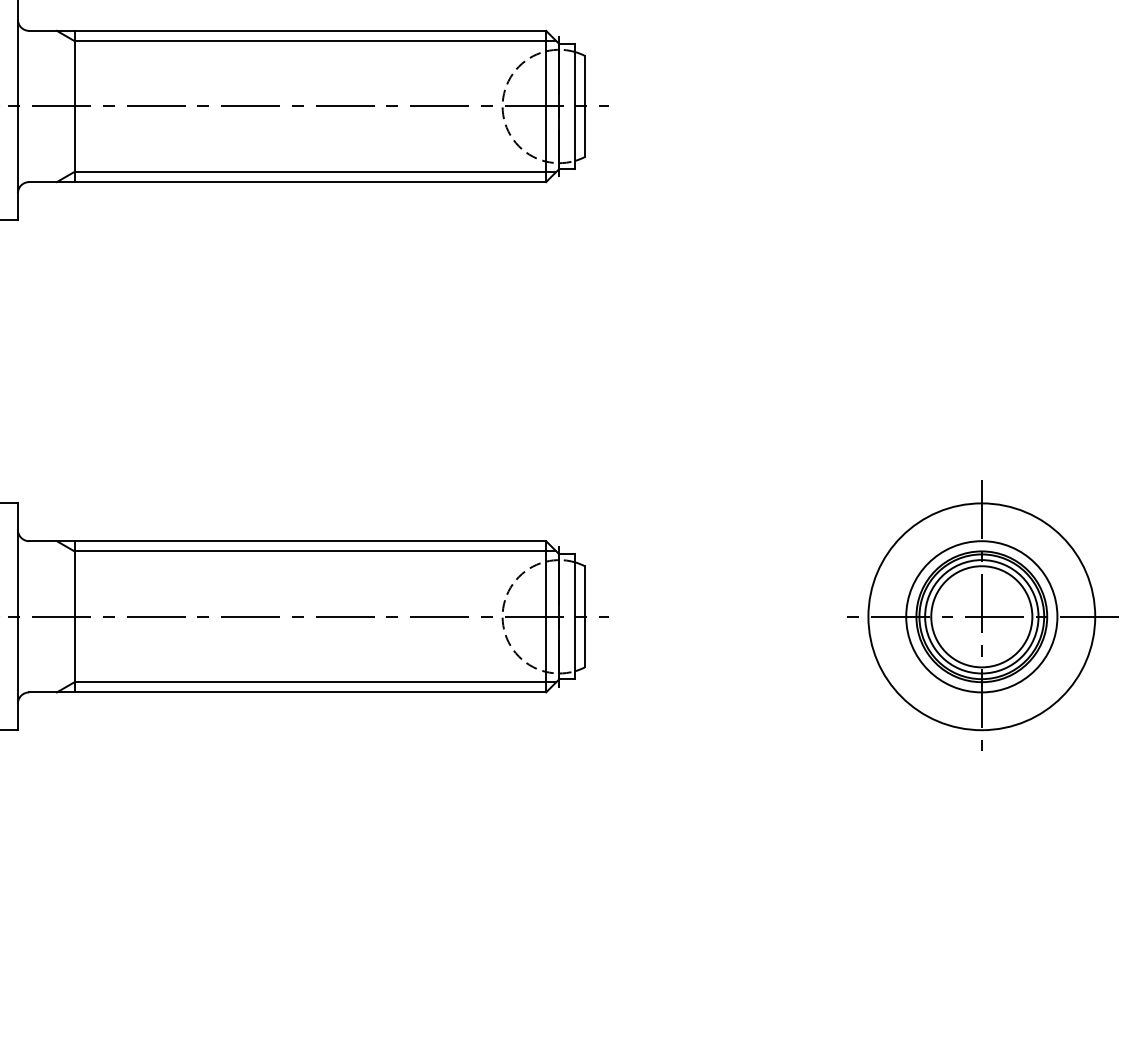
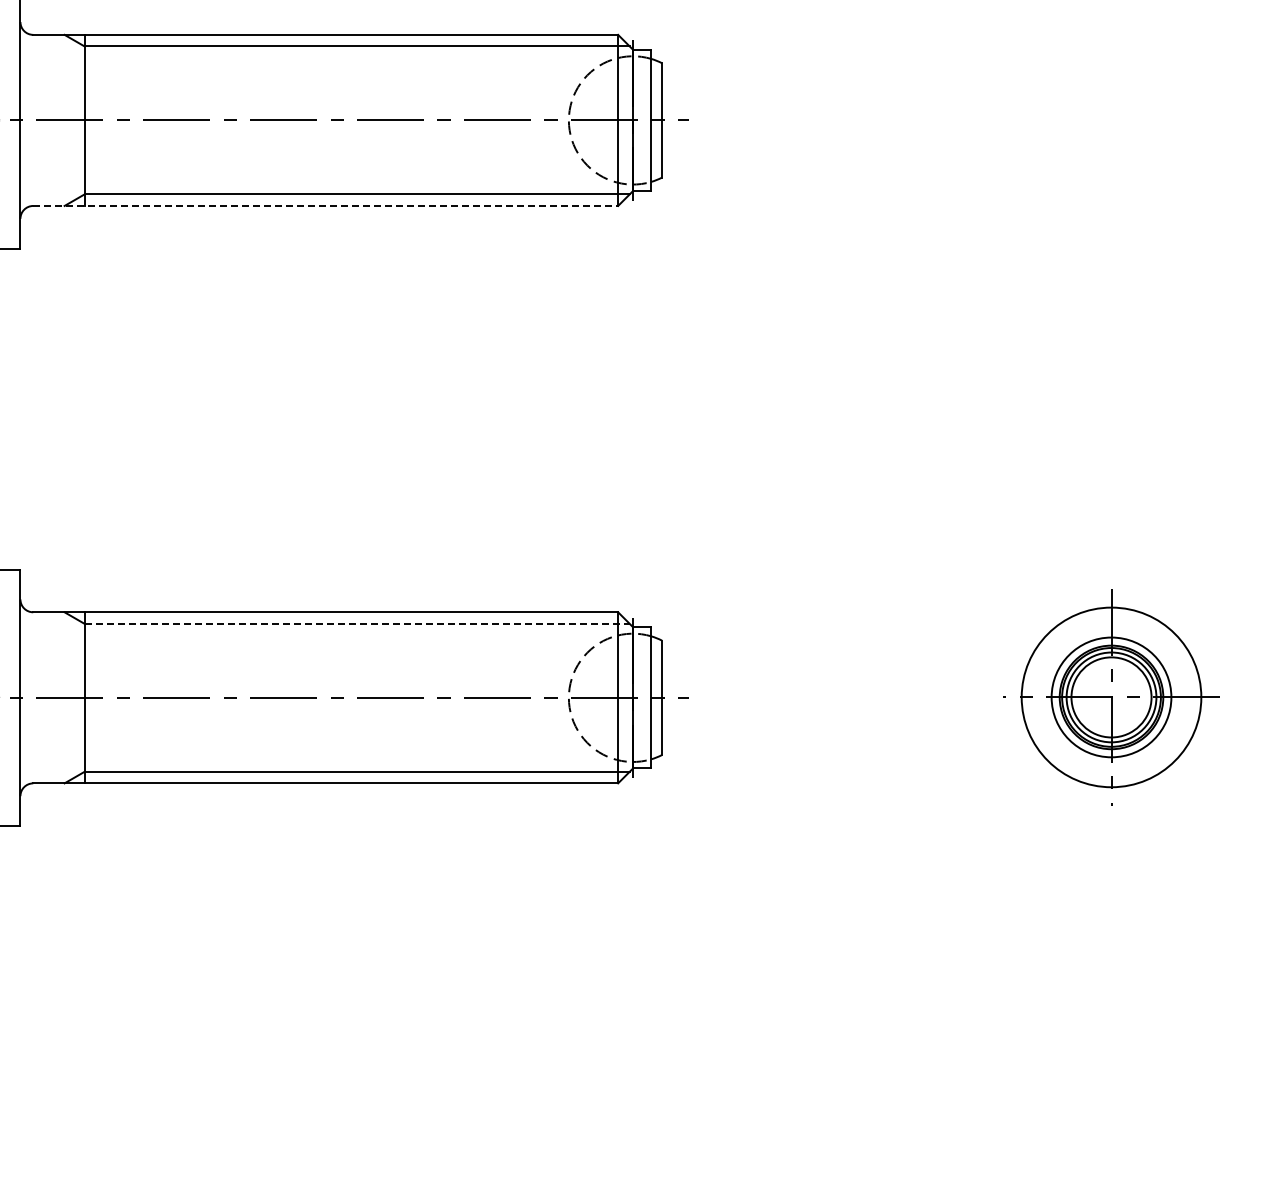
line: (288, 181) -> (326, 205), solid -> dashed
line: (315, 551) -> (357, 623), solid -> dashed
part: (983, 615) -> (1112, 696), size x0.7

